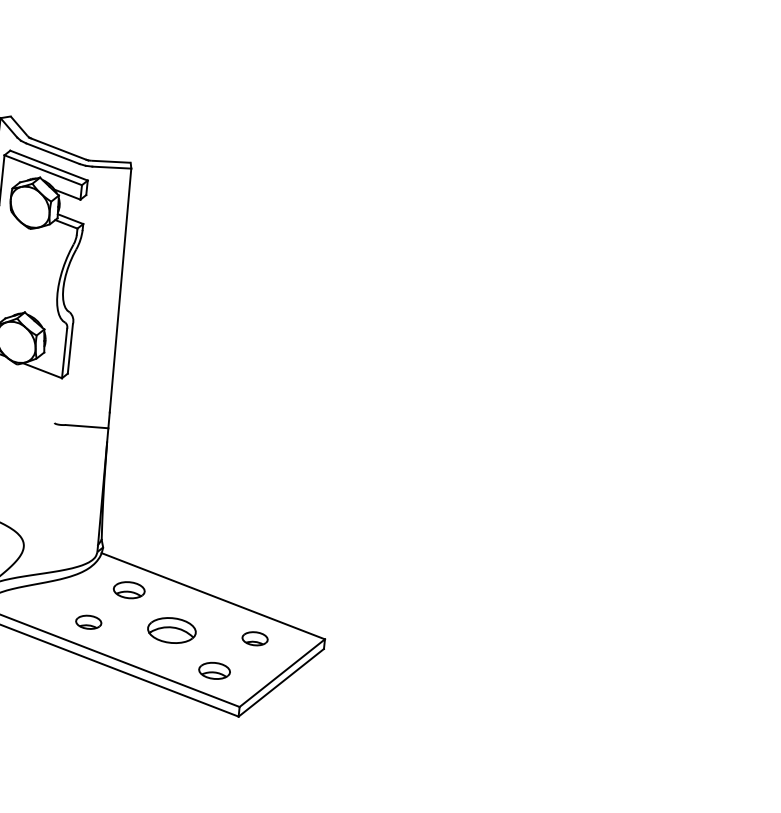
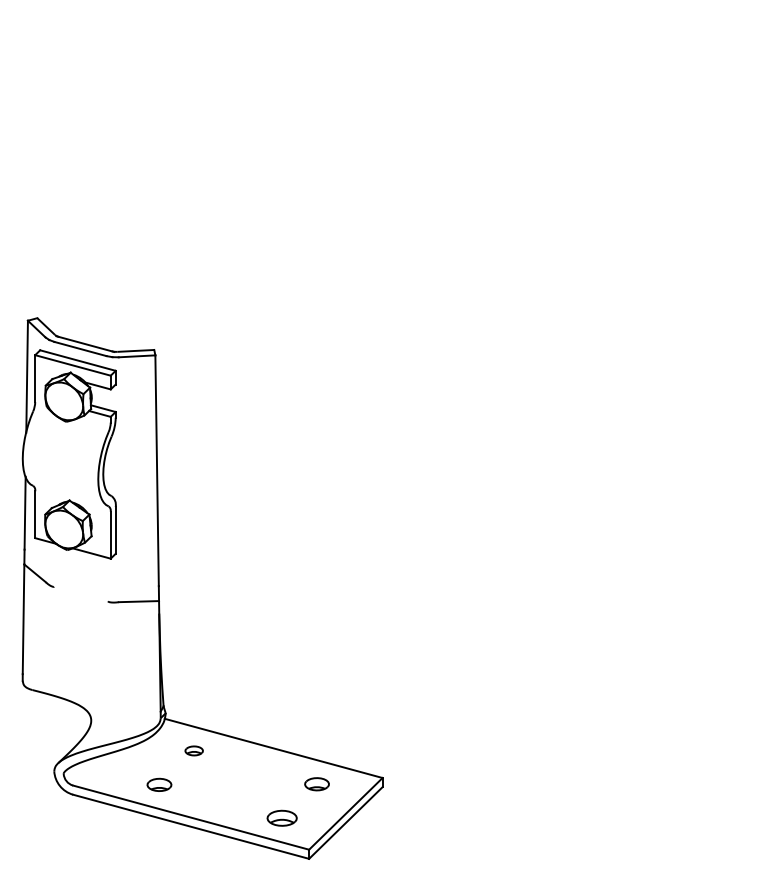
part: (128, 589) -> (193, 750), size x0.6
part: (171, 630) -> (237, 784), removed

